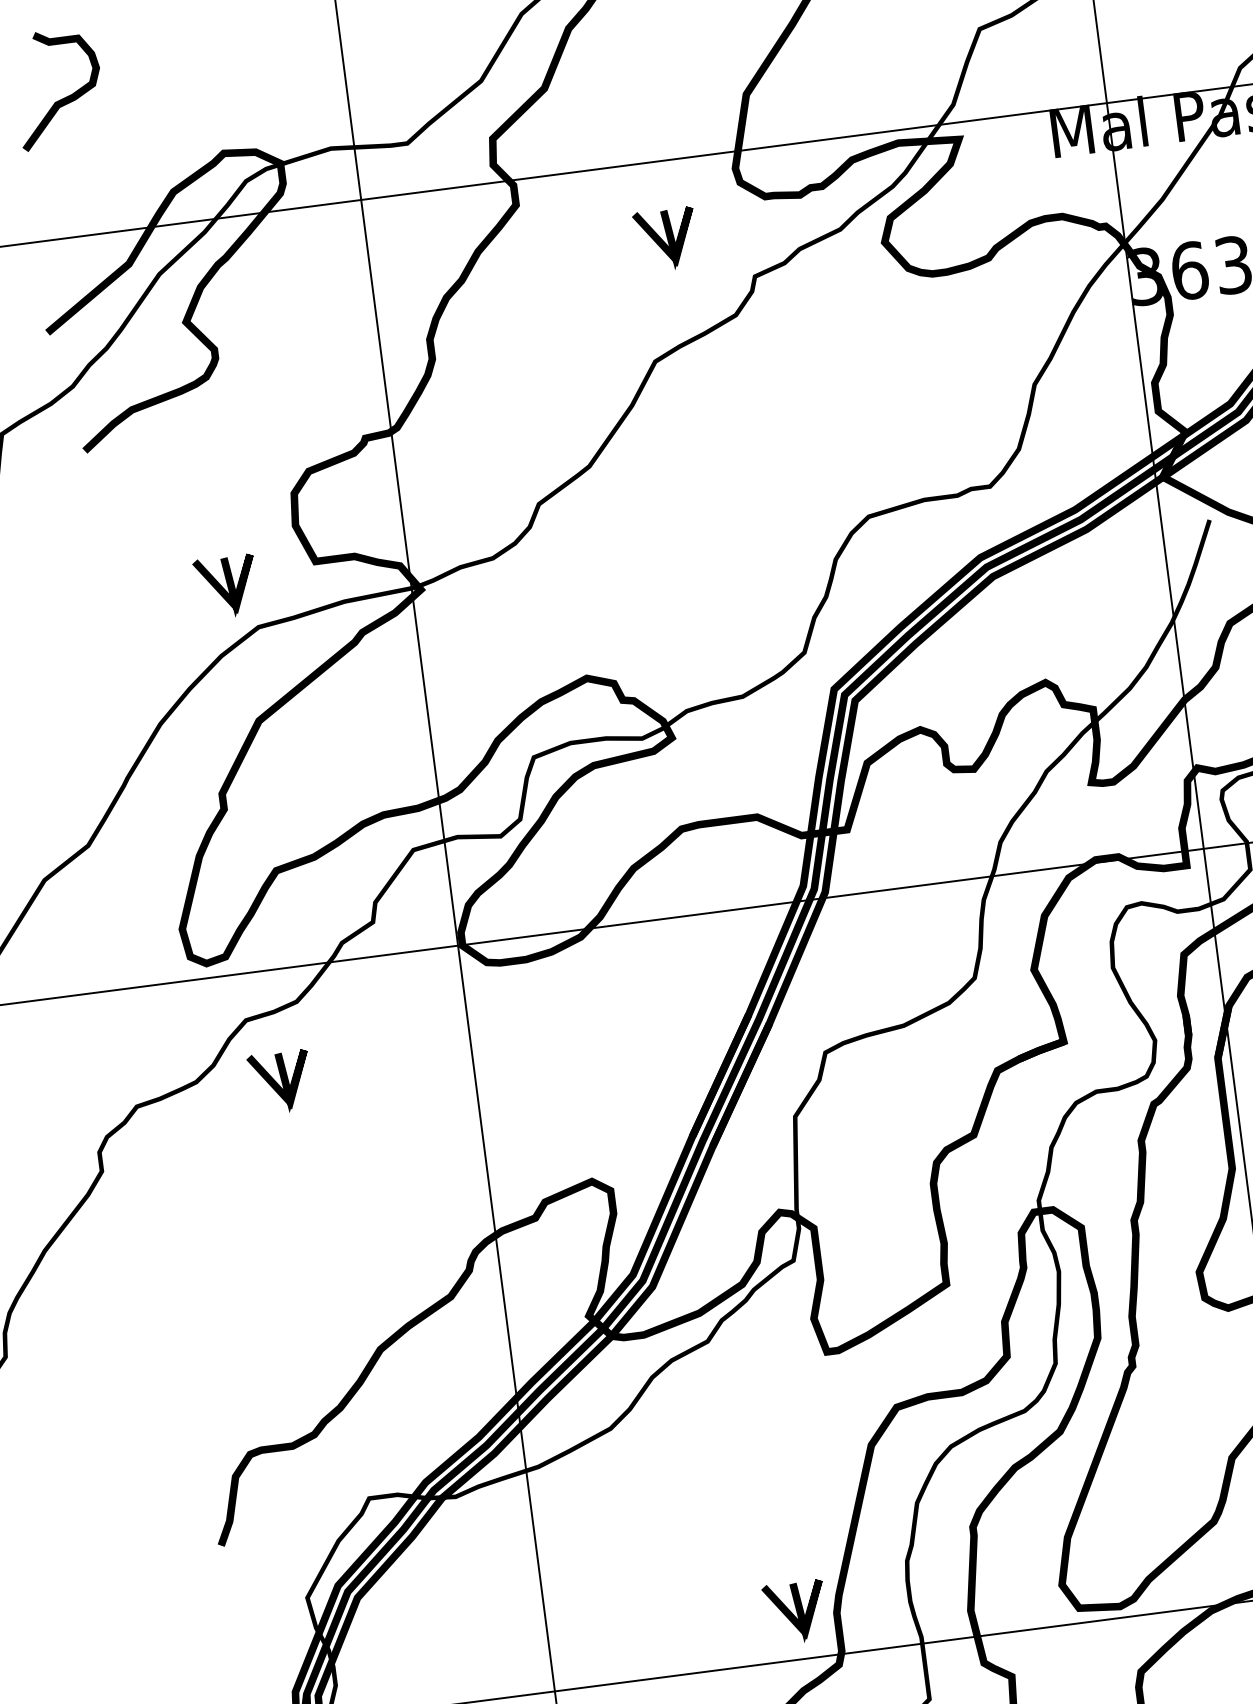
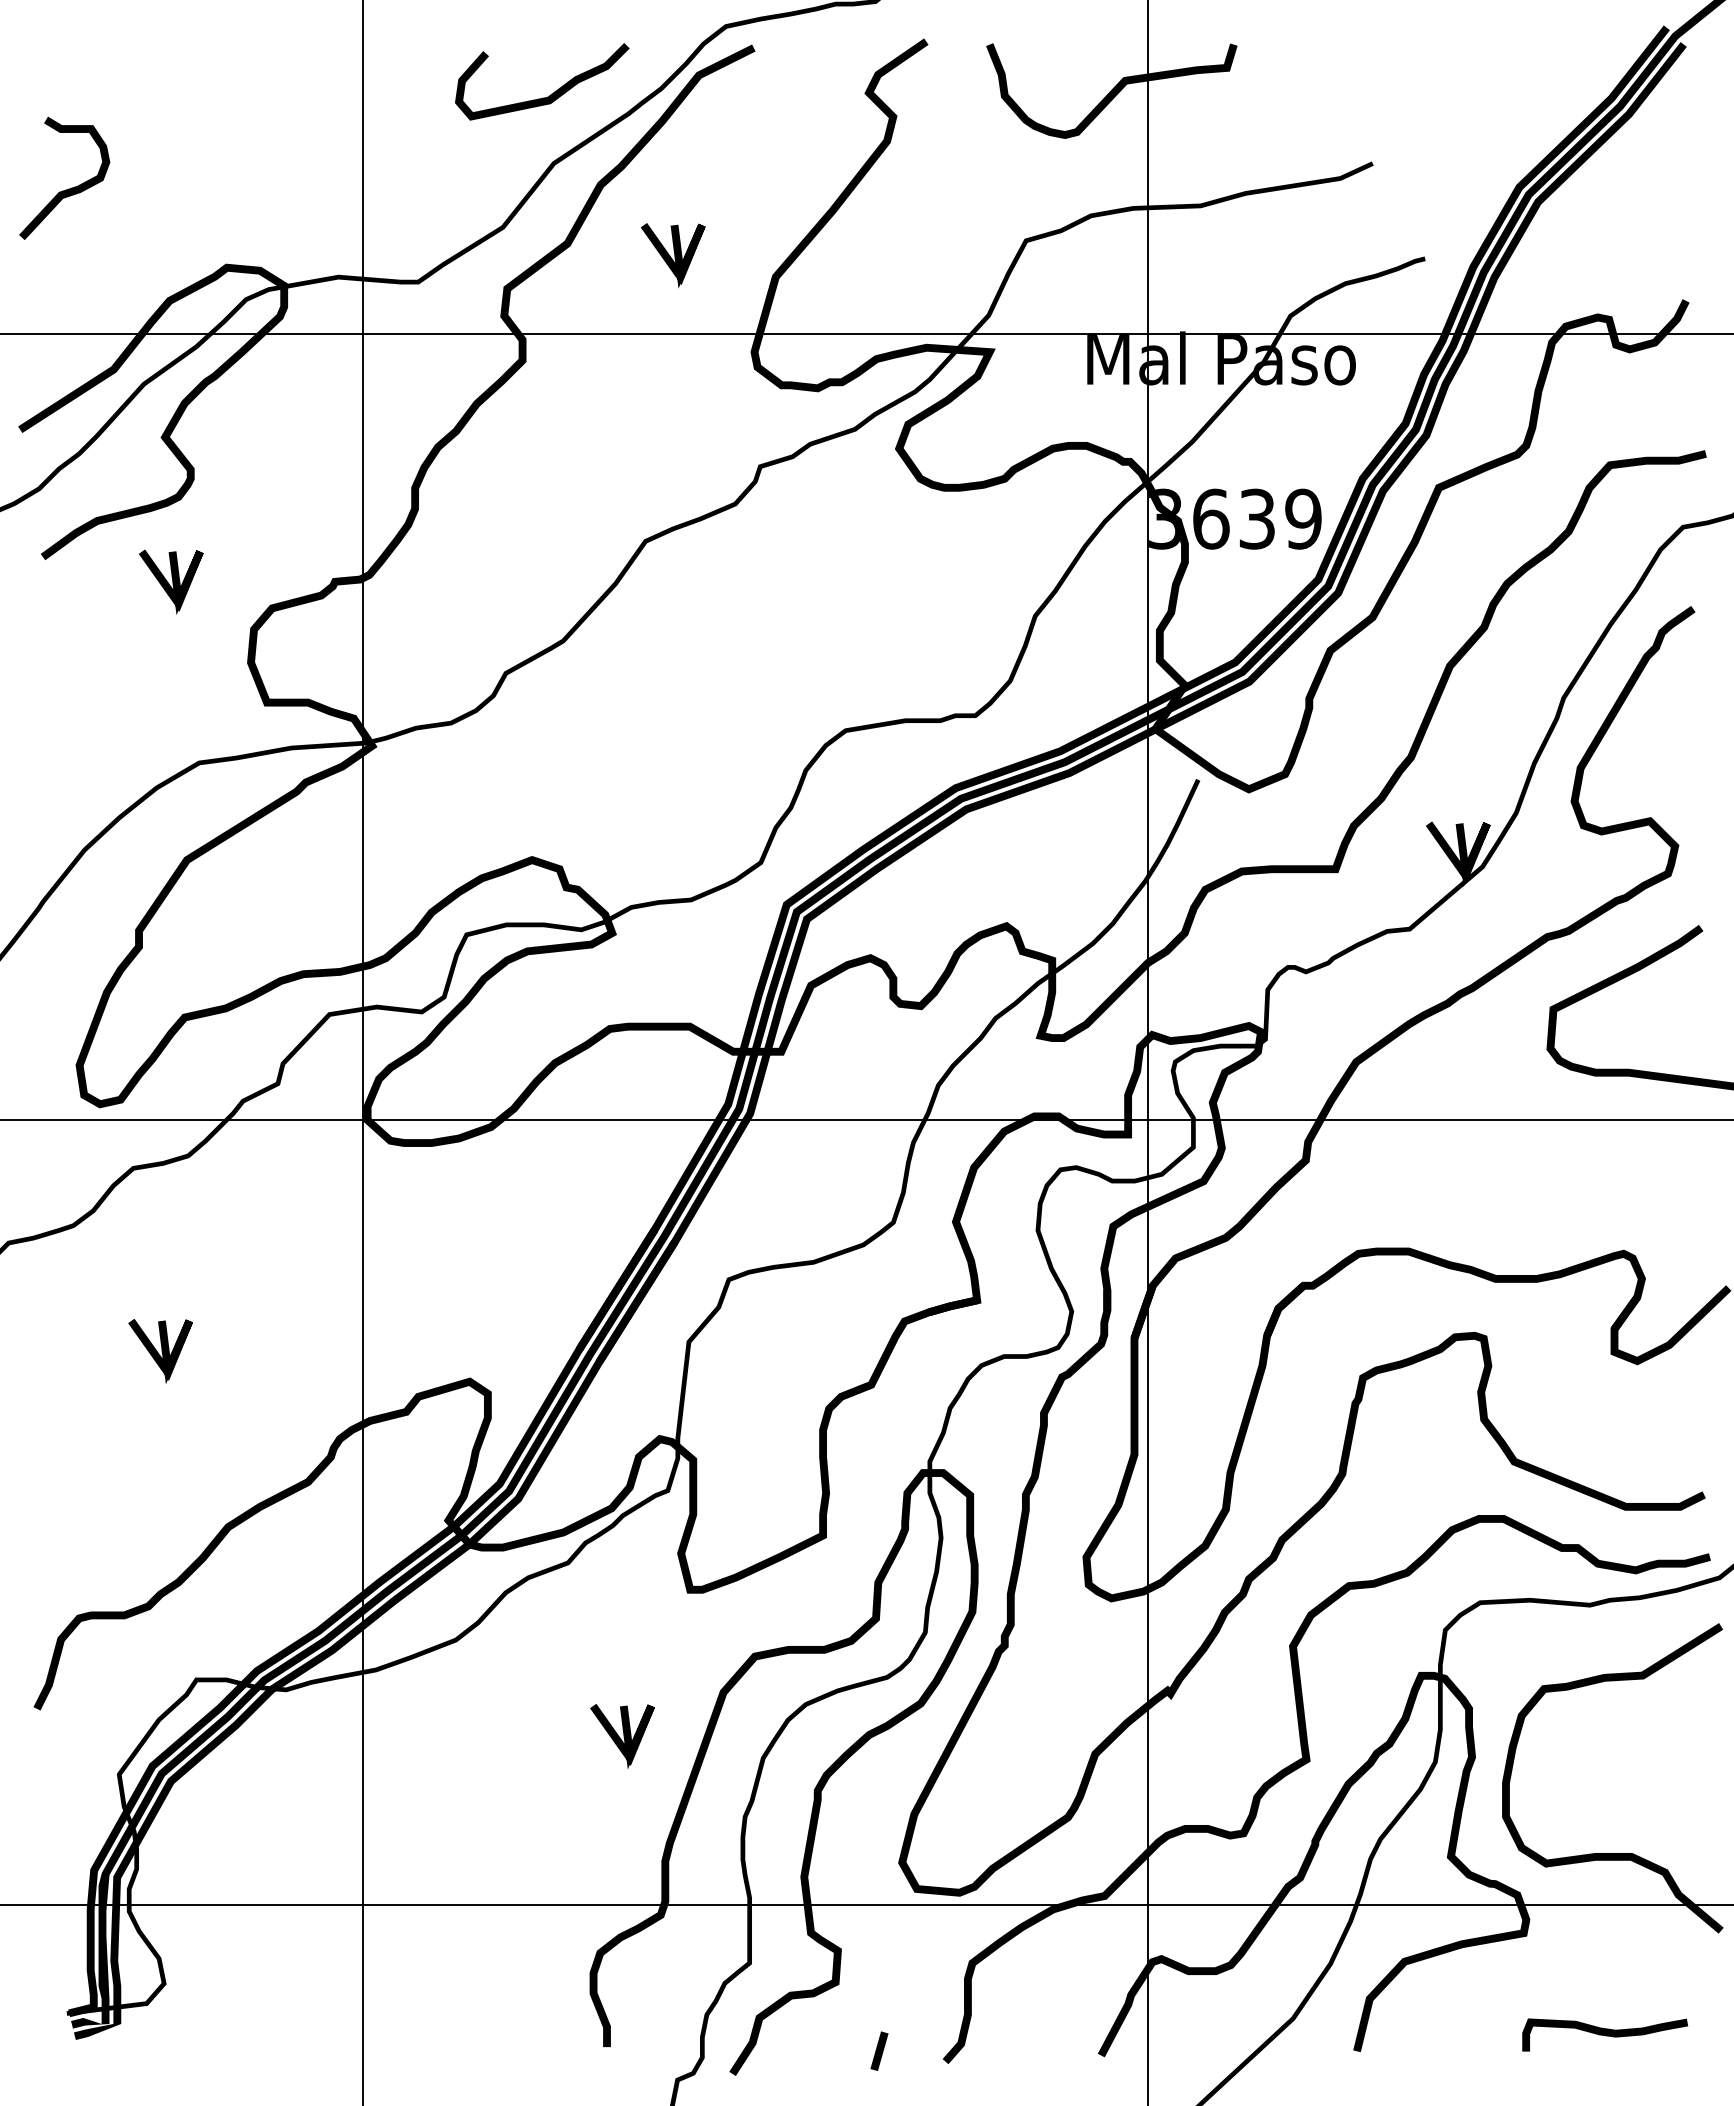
line: (667, 239) -> (674, 255), moved
line: (227, 586) -> (172, 581), moved
line: (281, 1082) -> (161, 1351), moved
line: (796, 1612) -> (623, 1736), moved

